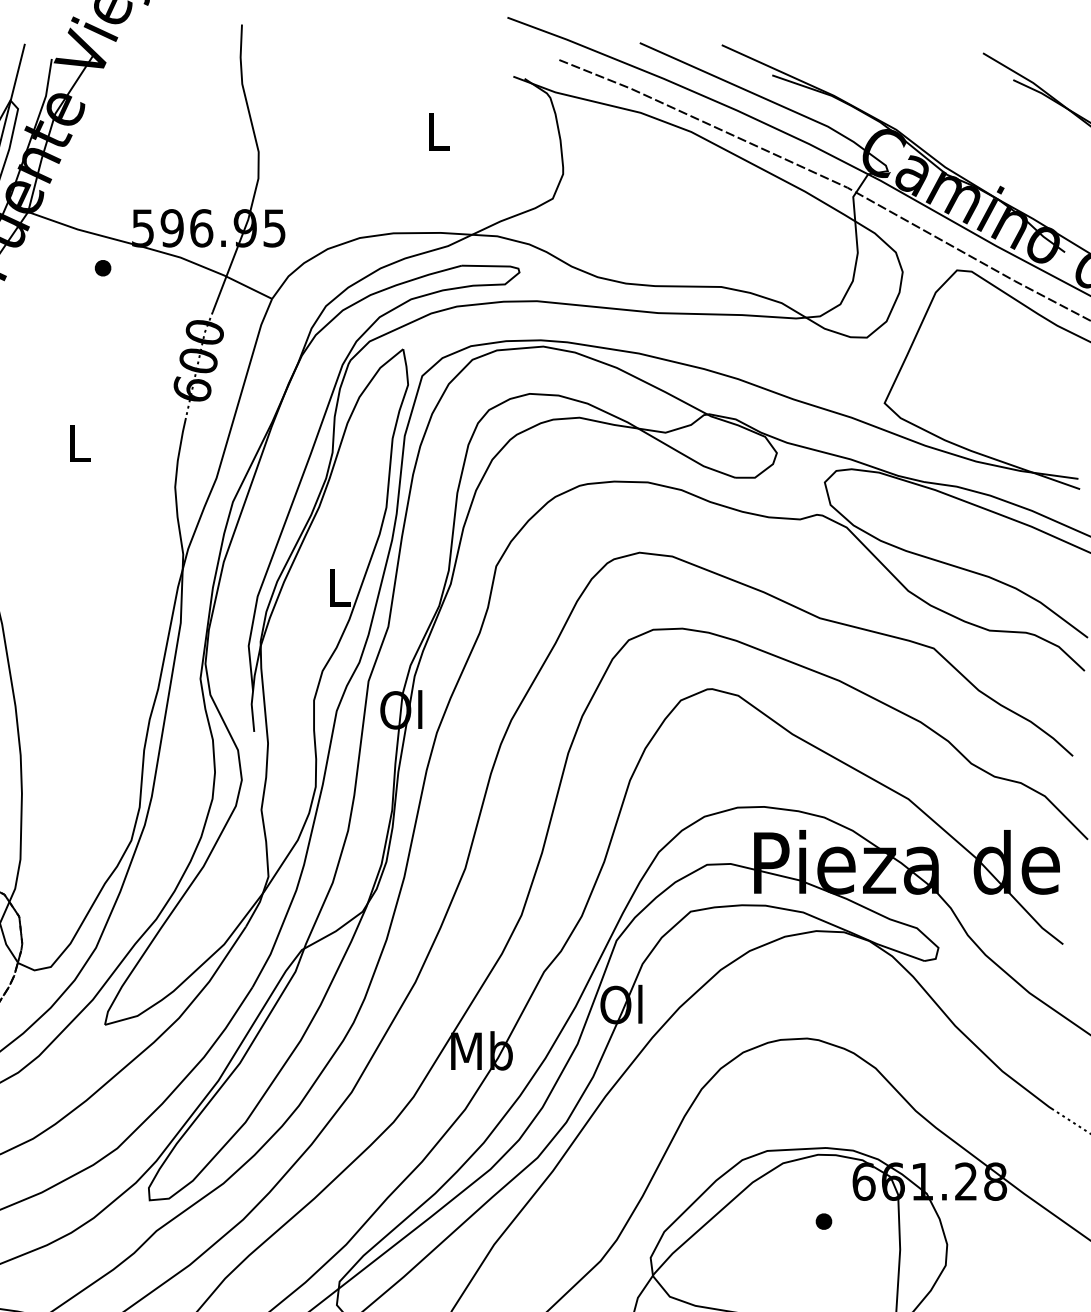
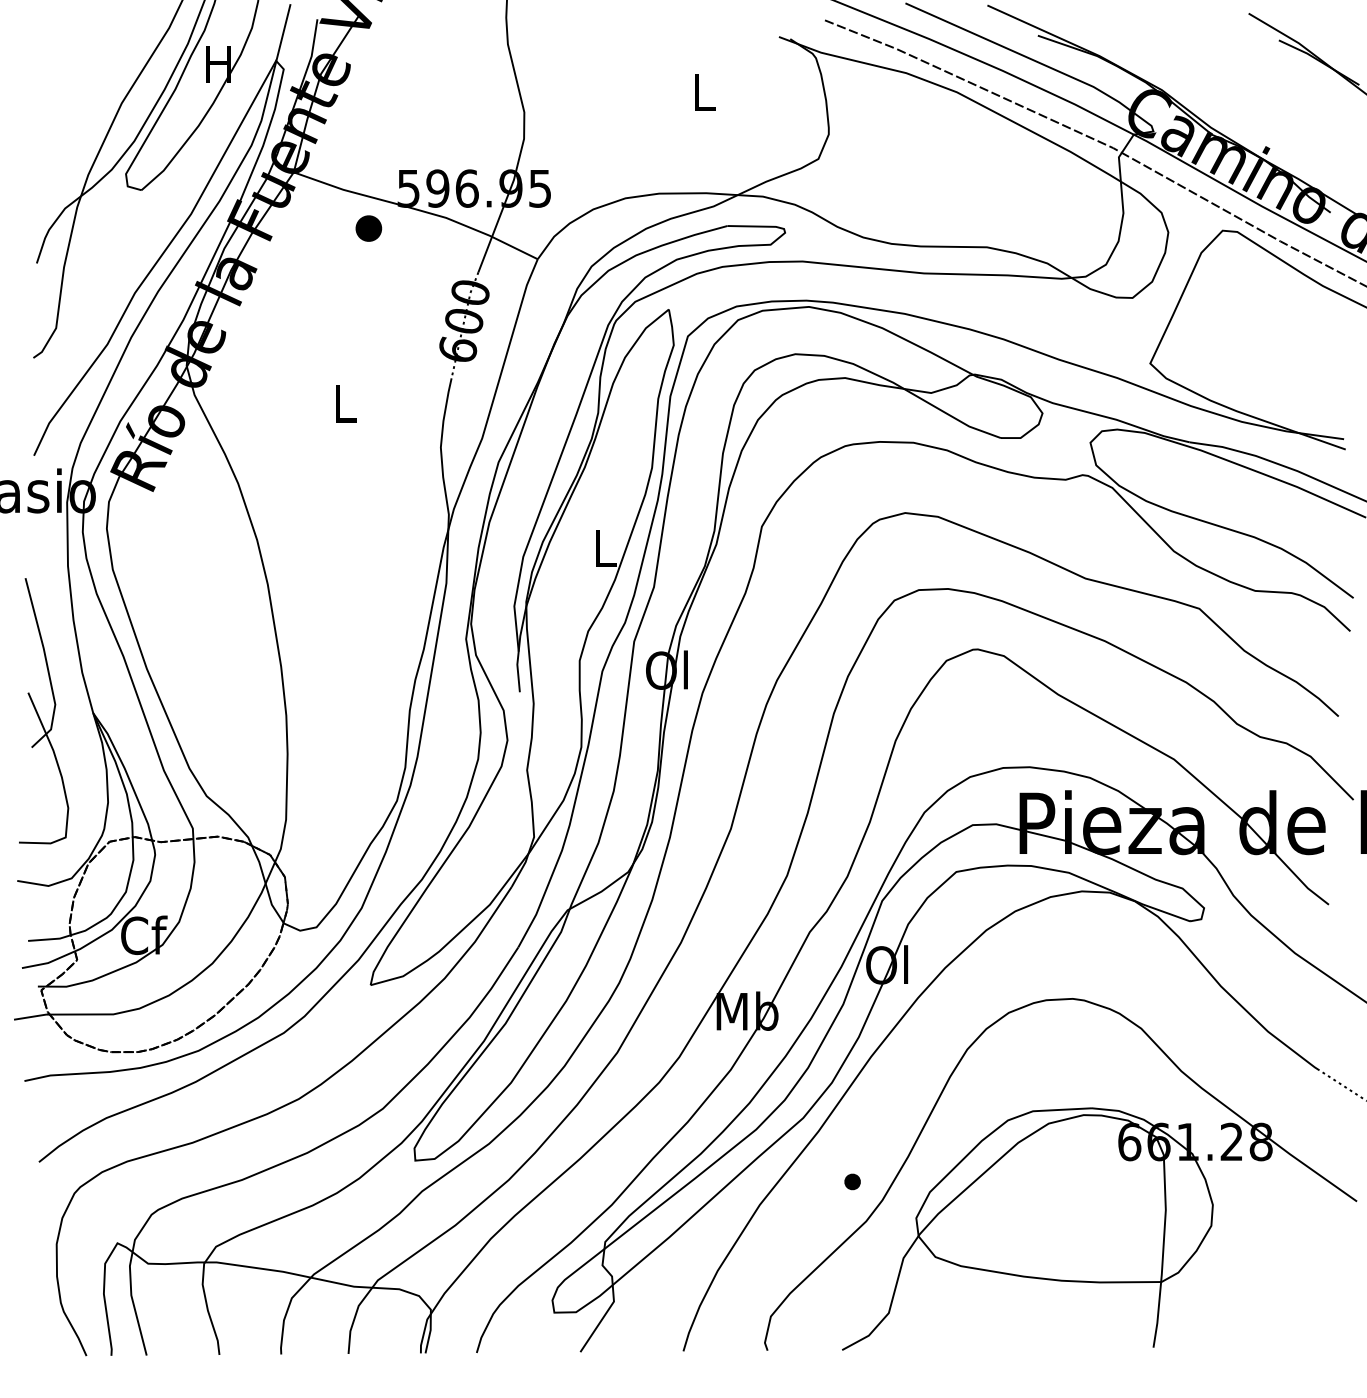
part: (102, 268) -> (368, 228), size x1.6
part: (823, 1221) -> (852, 1181), moved

